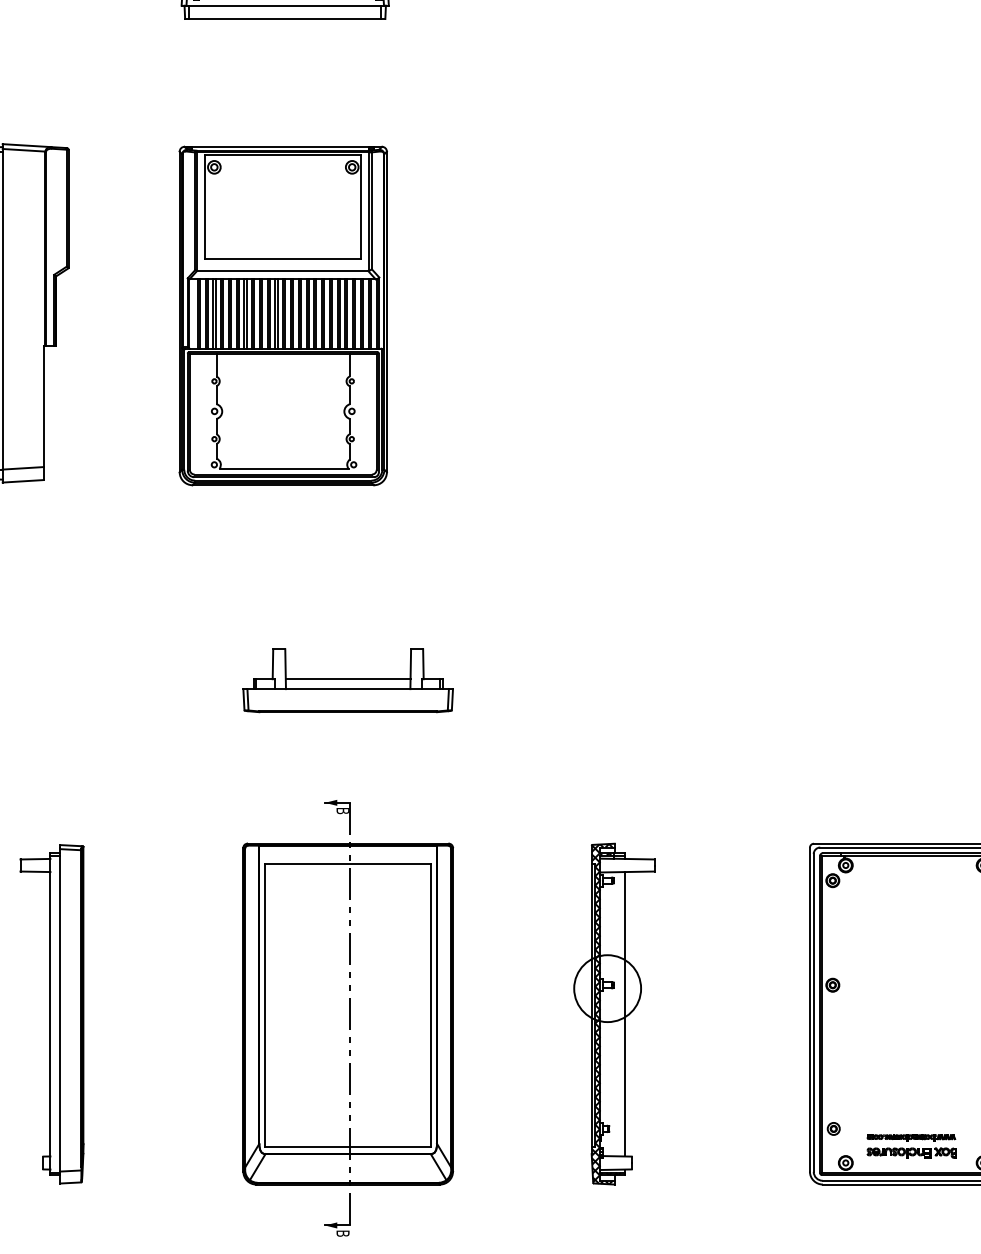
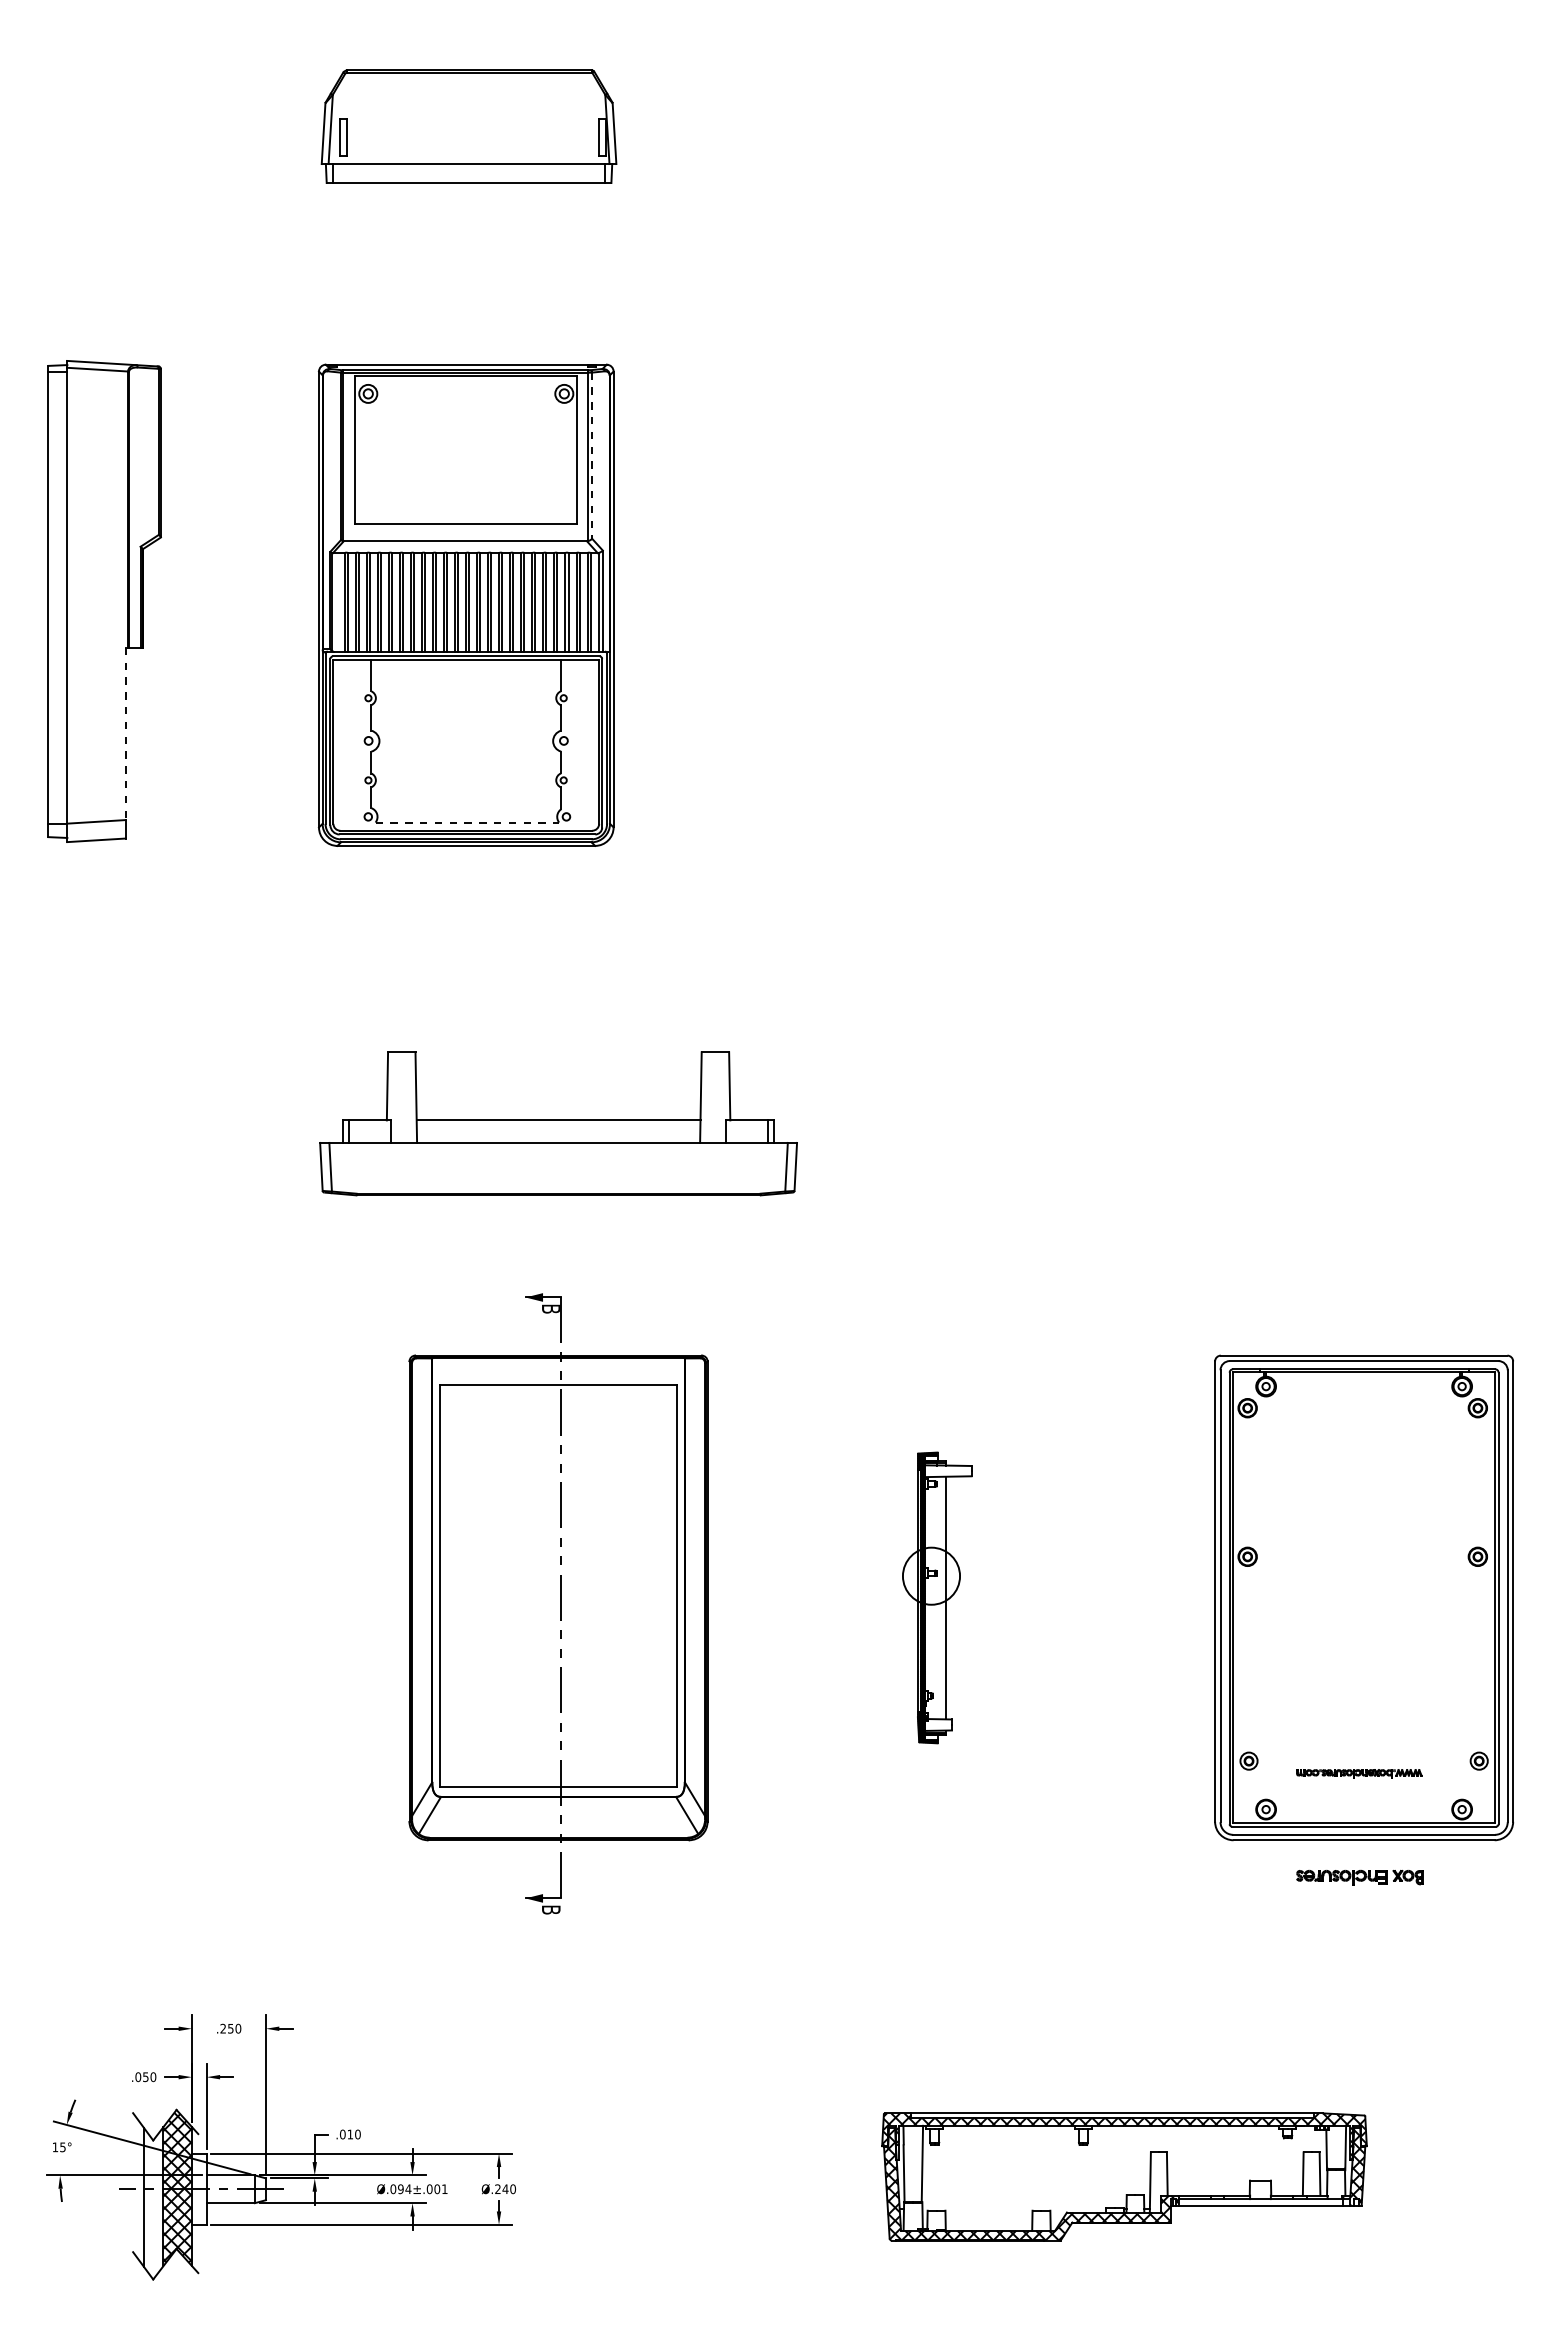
line: (372, 211) -> (592, 456), solid -> dashed
line: (43, 406) -> (125, 734), solid -> dashed
line: (284, 468) -> (467, 822), solid -> dashed
part: (348, 680) -> (558, 1123), size x1.6
part: (51, 1013) -> (136, 1597), removed
part: (614, 1013) -> (937, 1597), size x0.6
part: (911, 1153) -> (1359, 1877), moved

